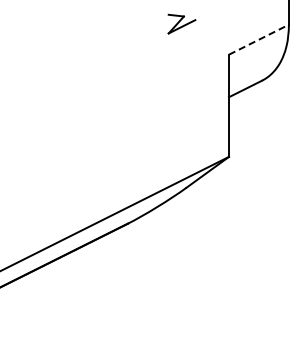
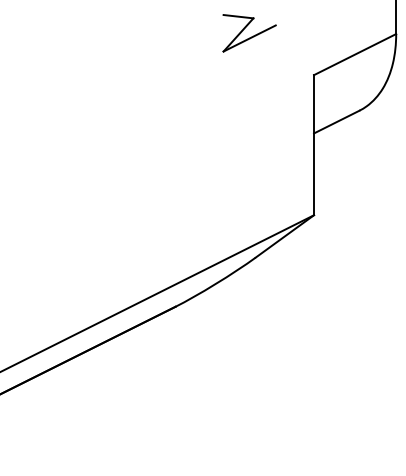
part: (181, 23) -> (248, 32), size x1.43
line: (259, 39) -> (355, 54), dashed -> solid

